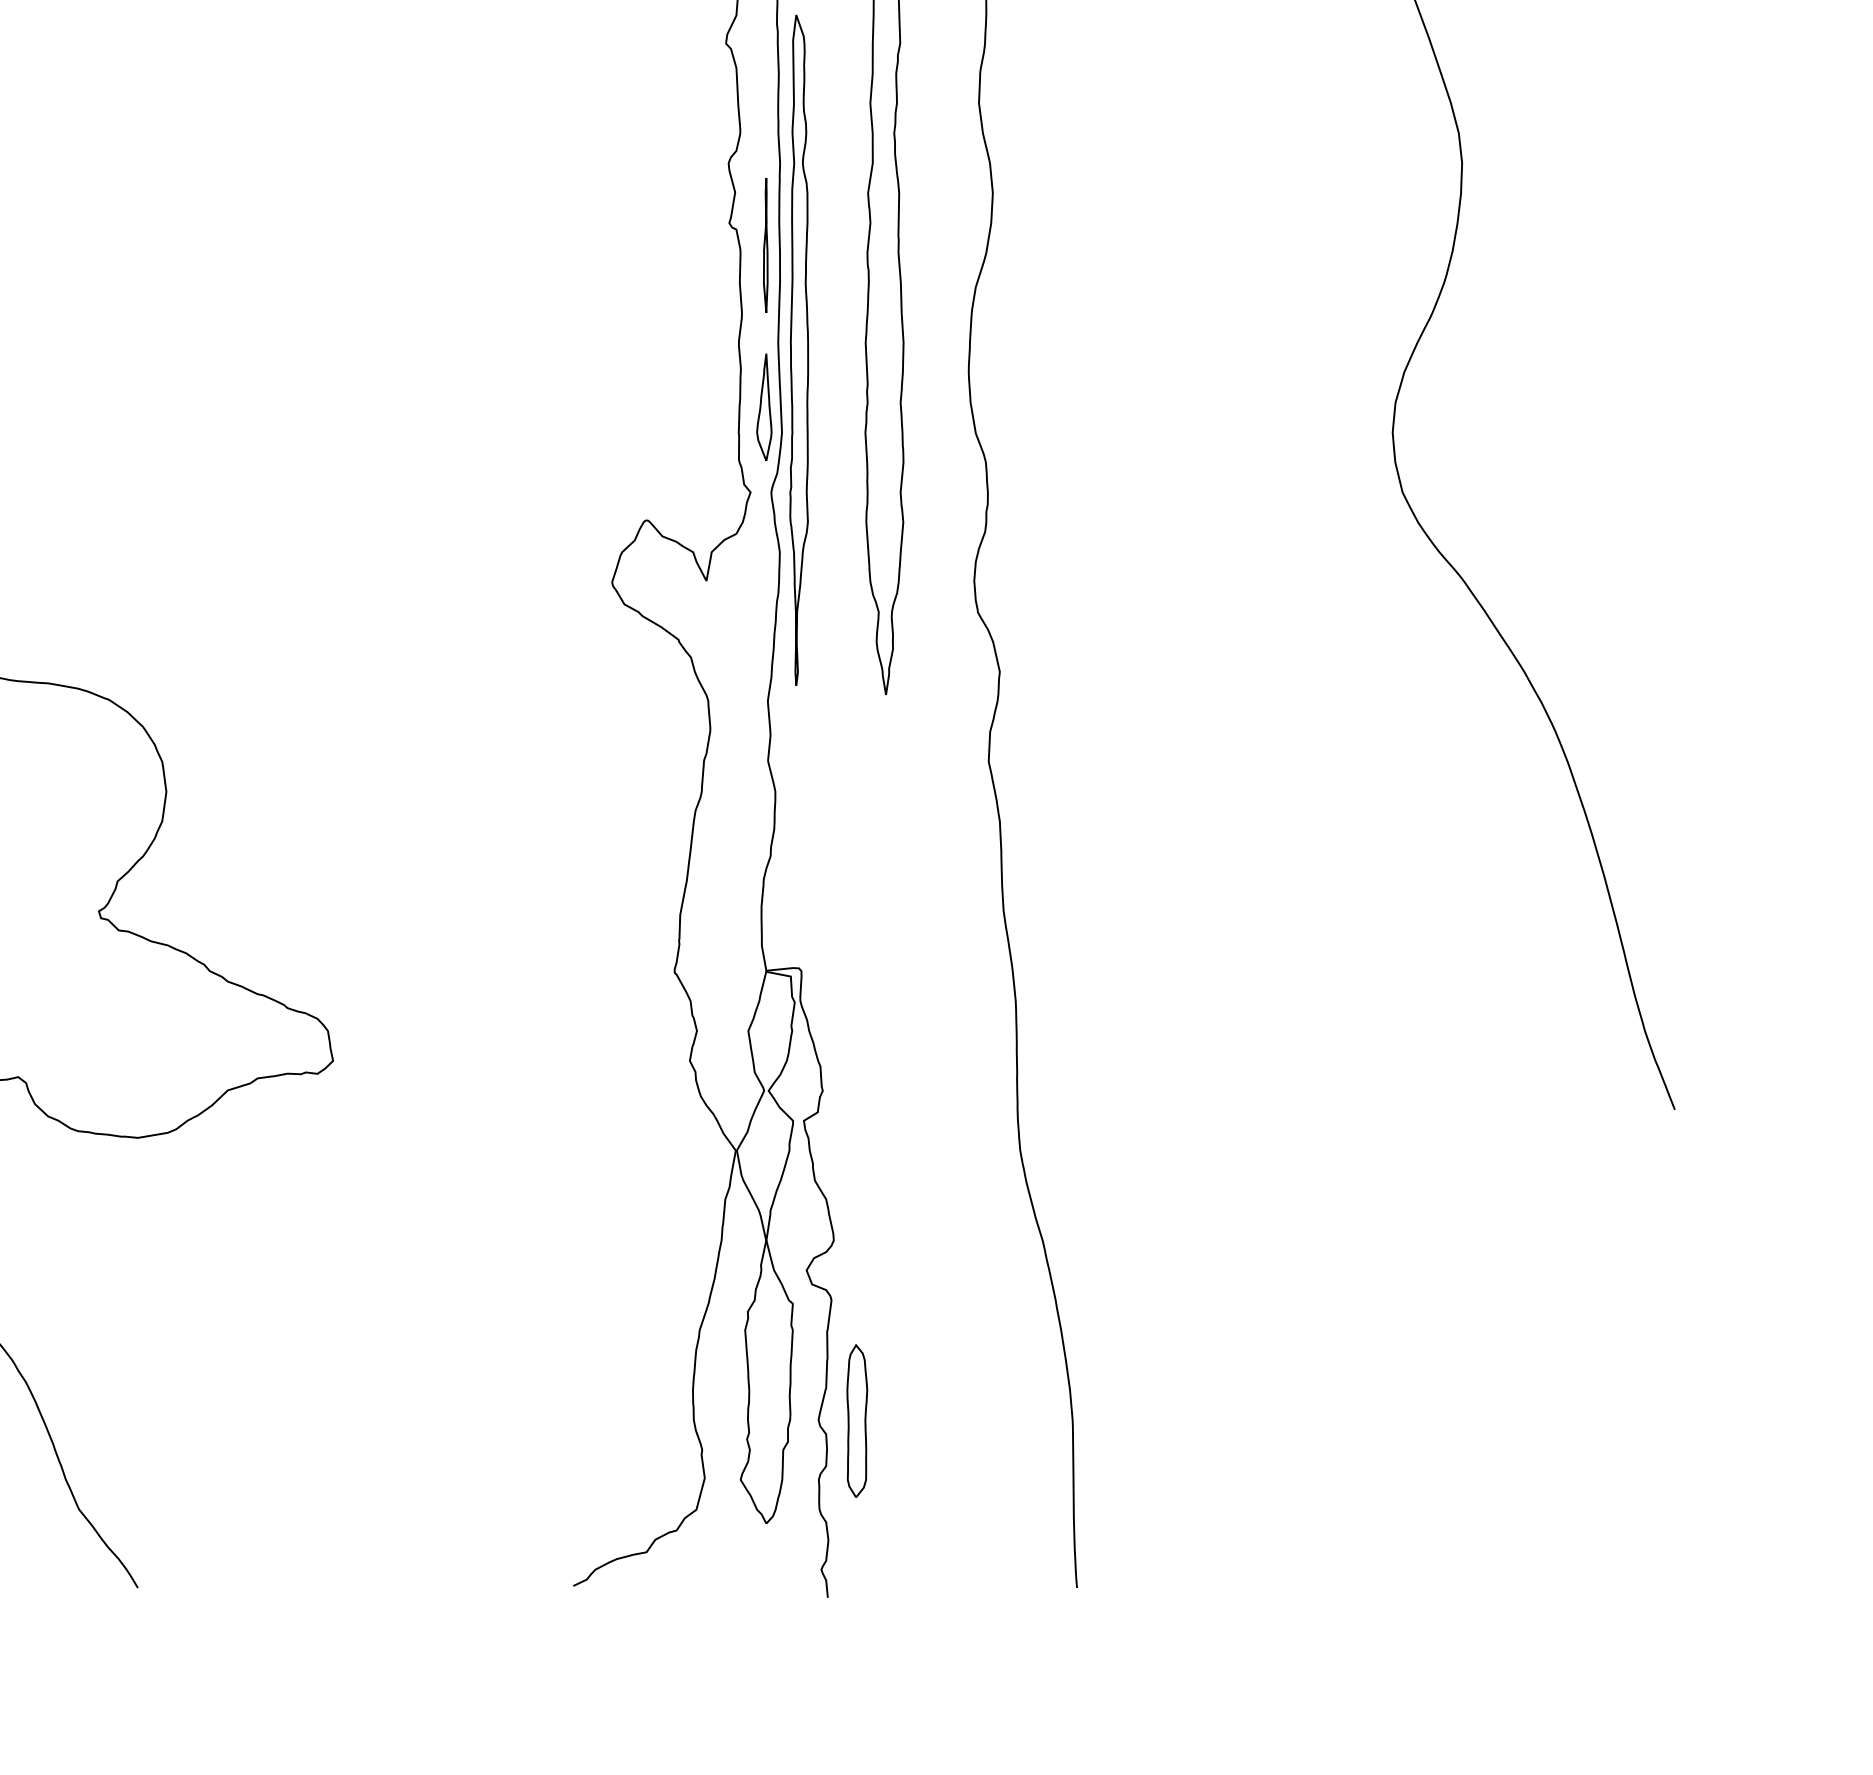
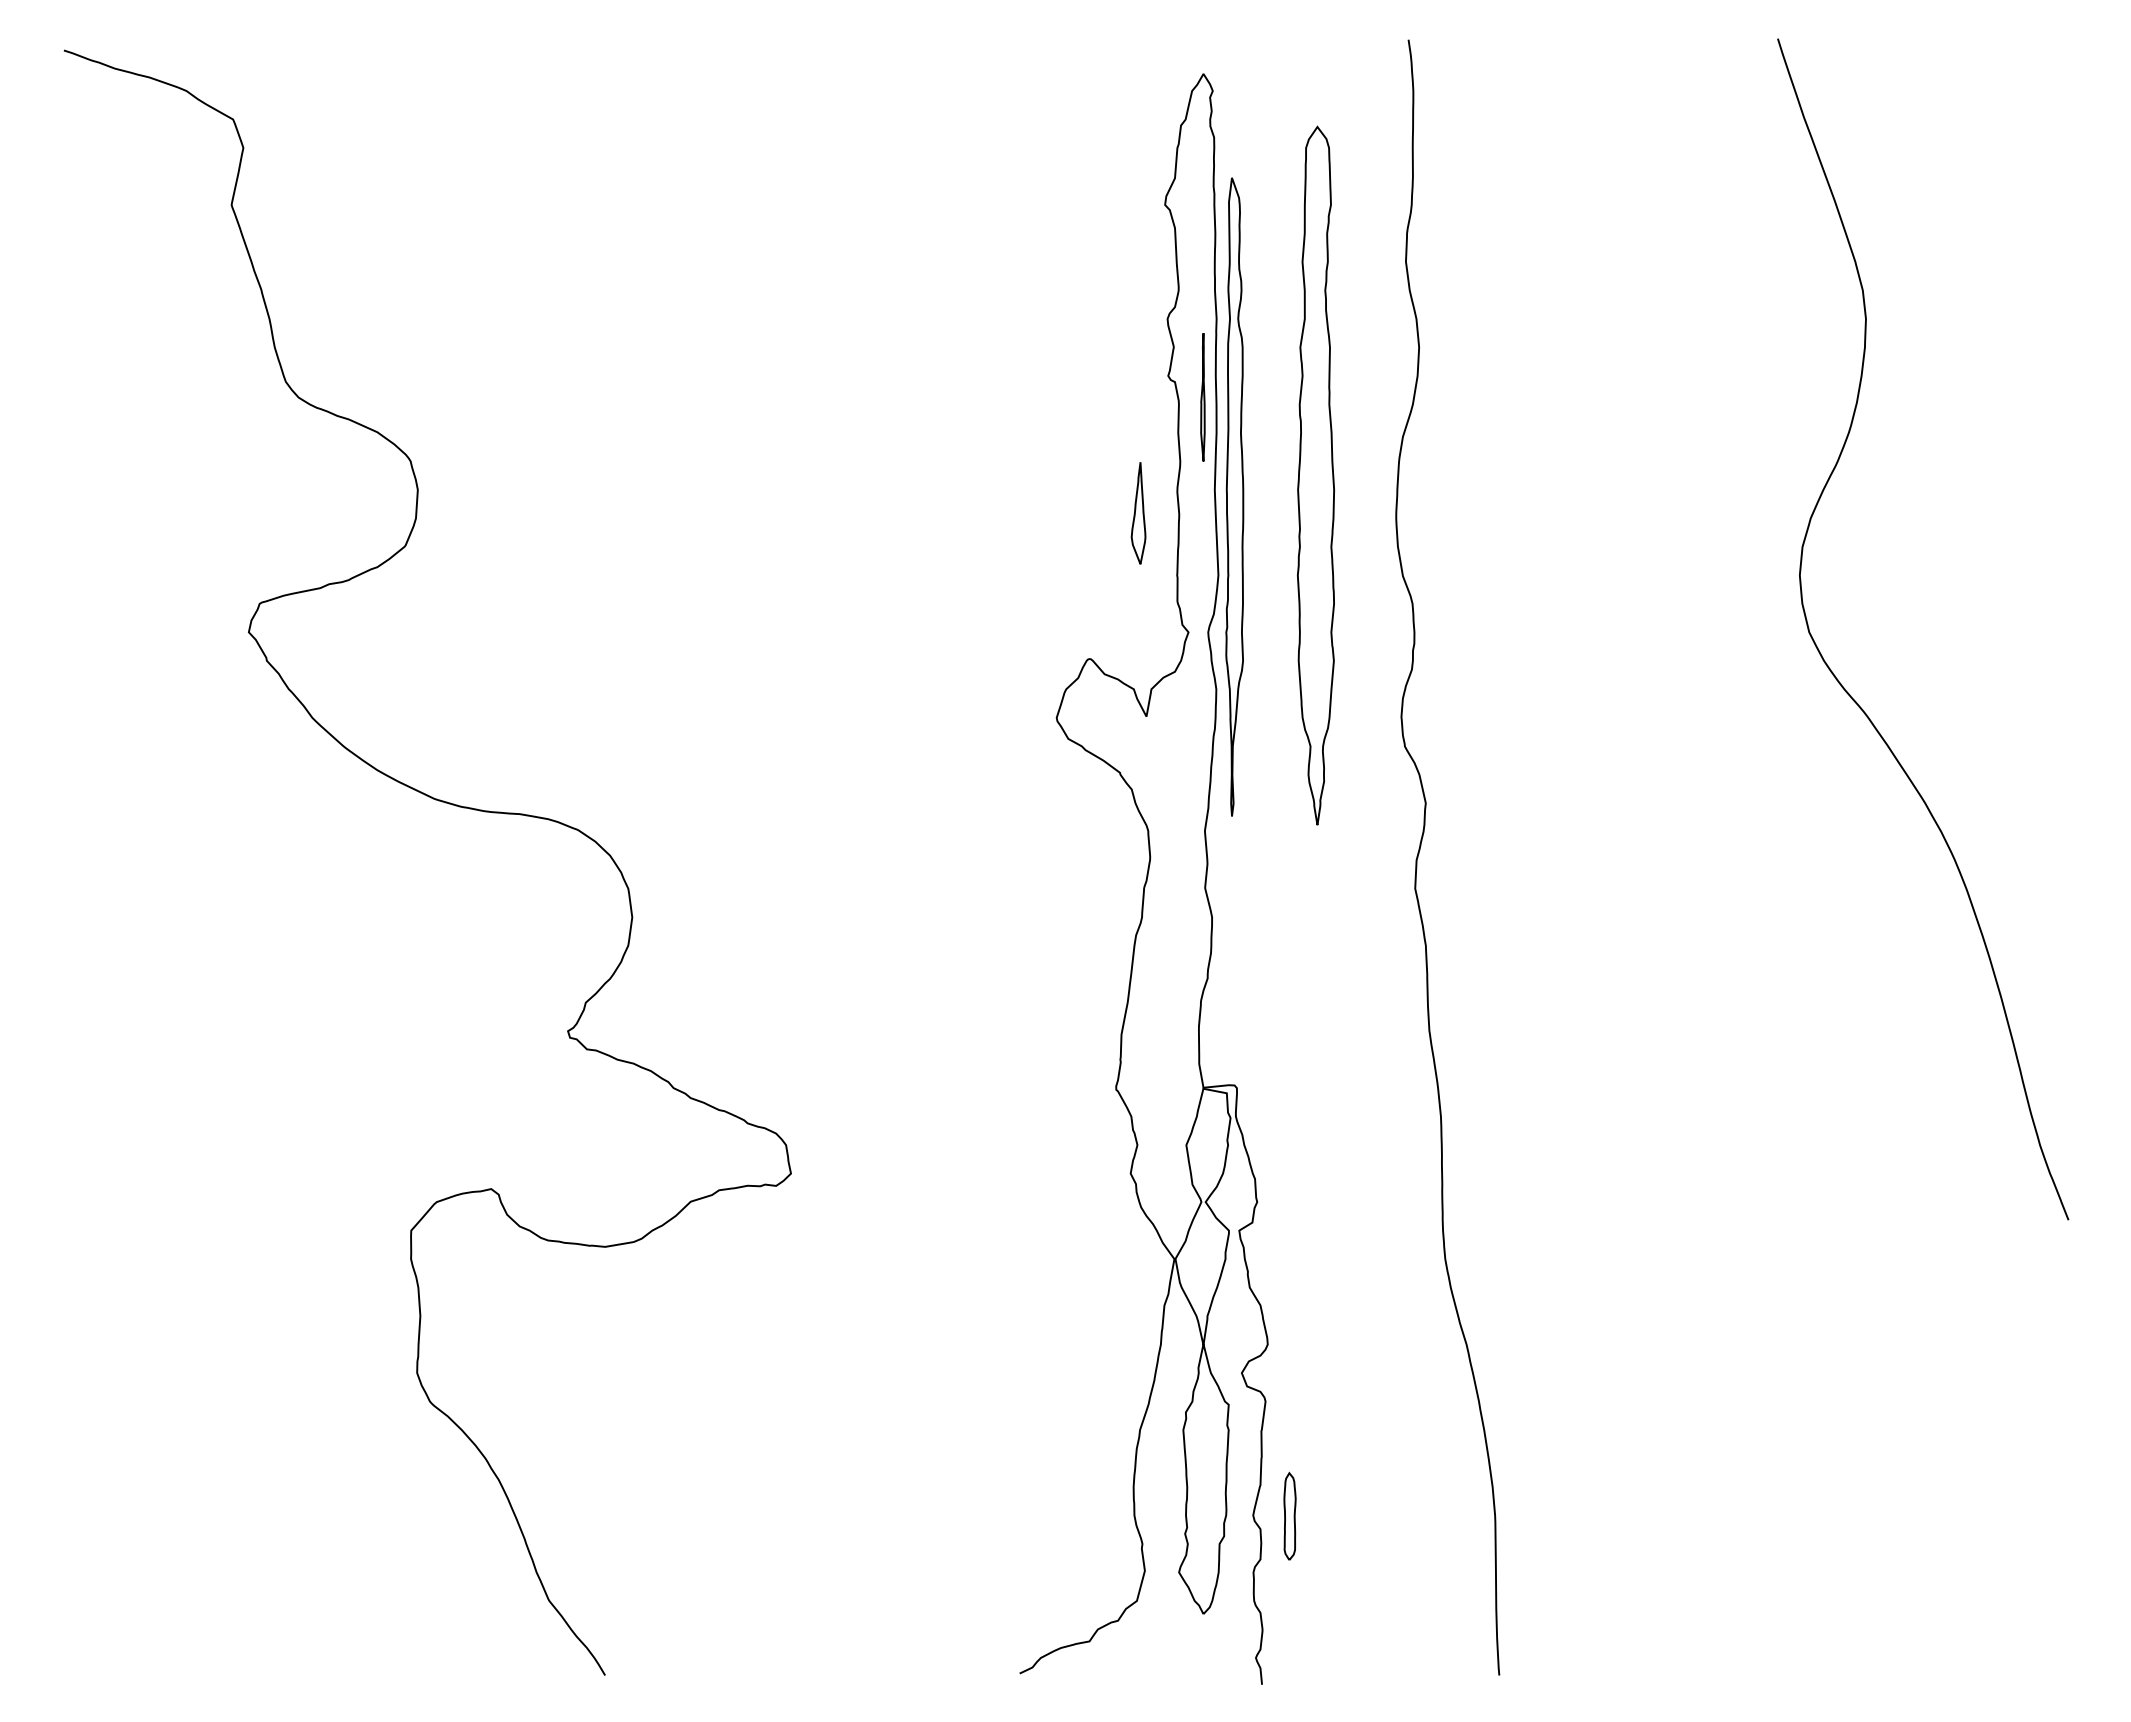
part: (764, 407) -> (1138, 513), moved
part: (856, 1421) -> (1289, 1516), size x0.6

